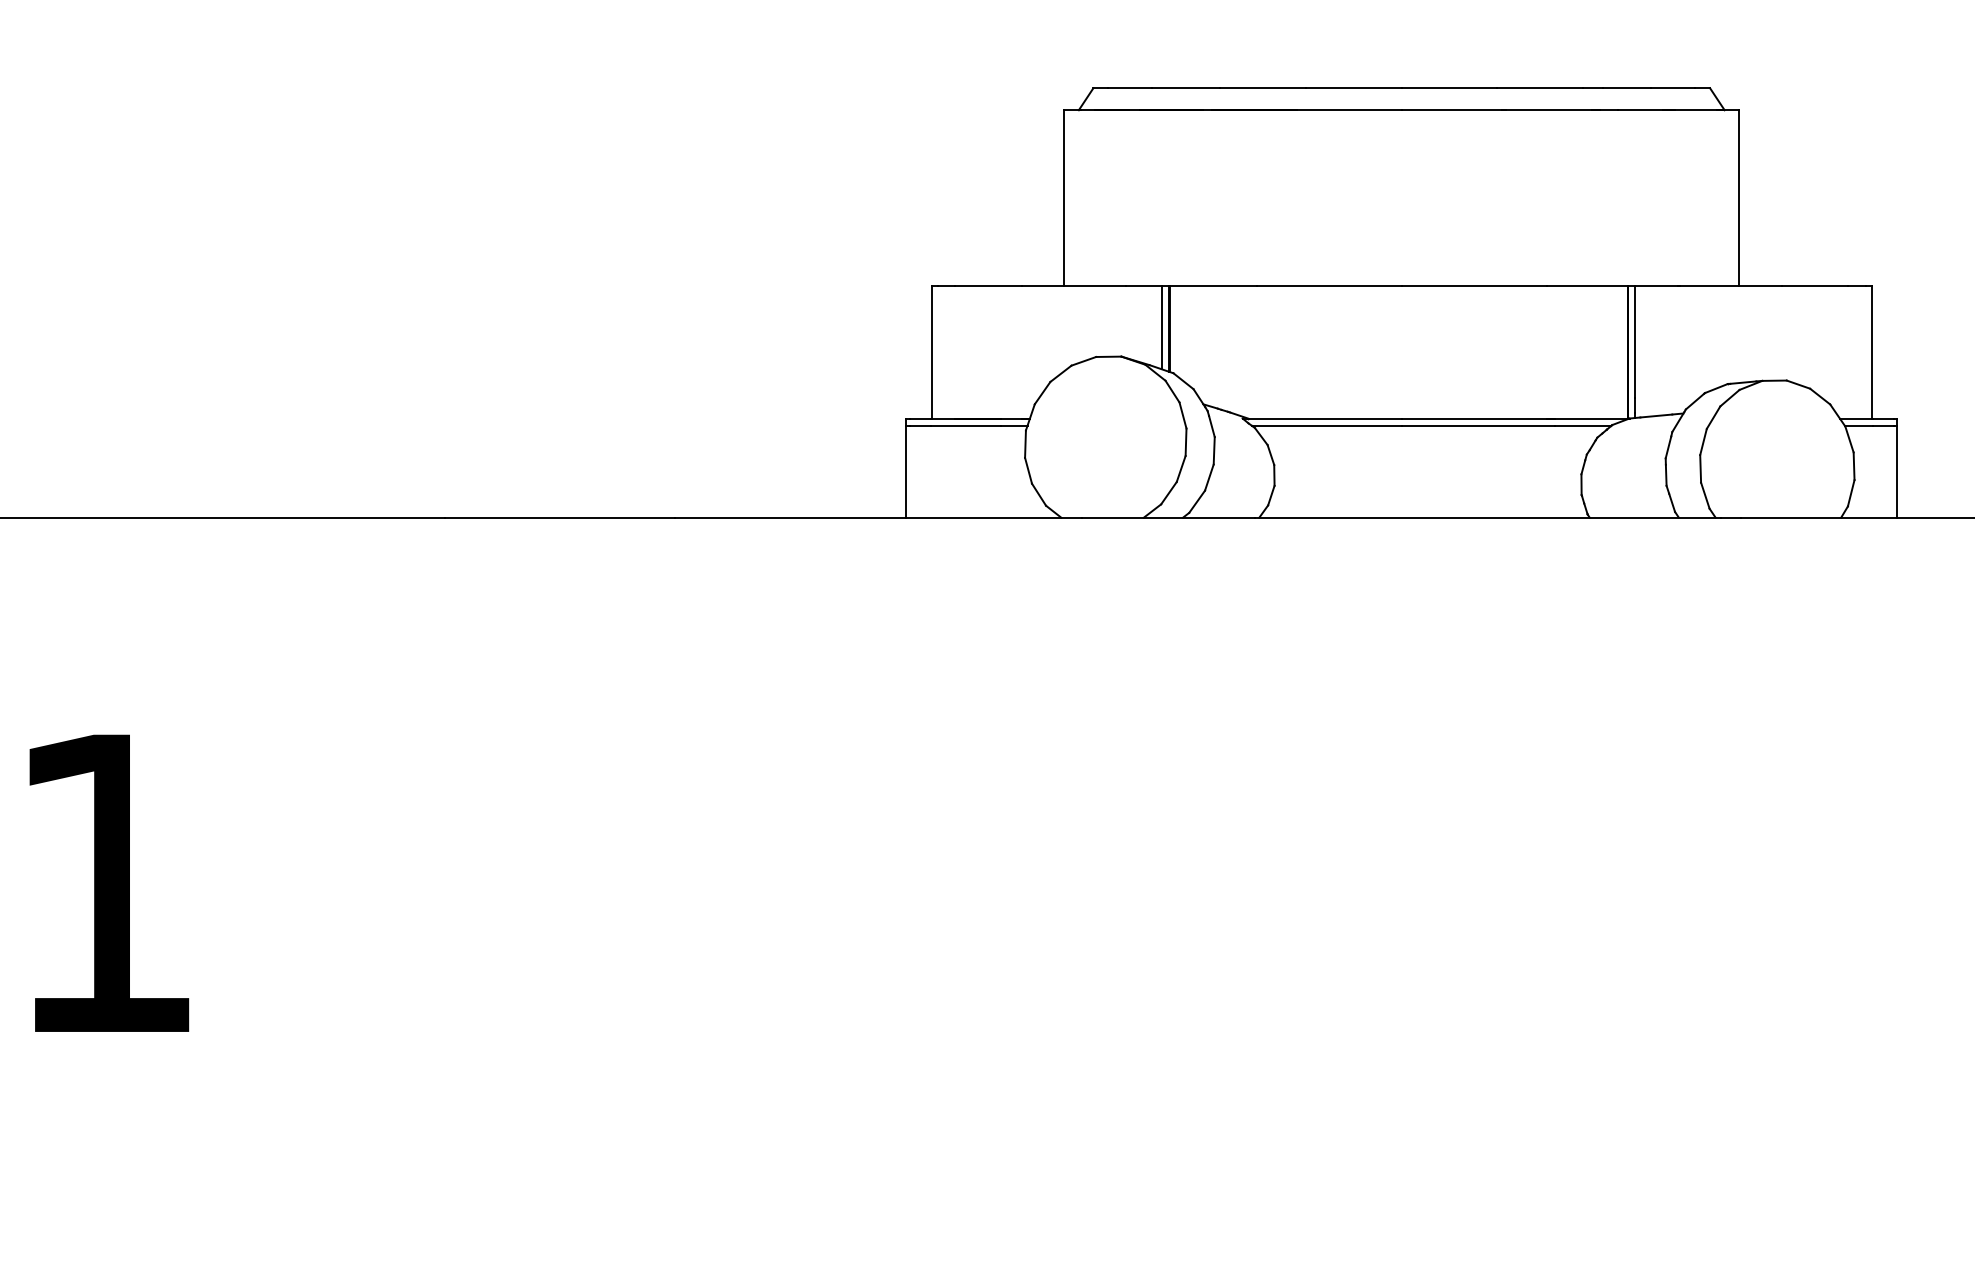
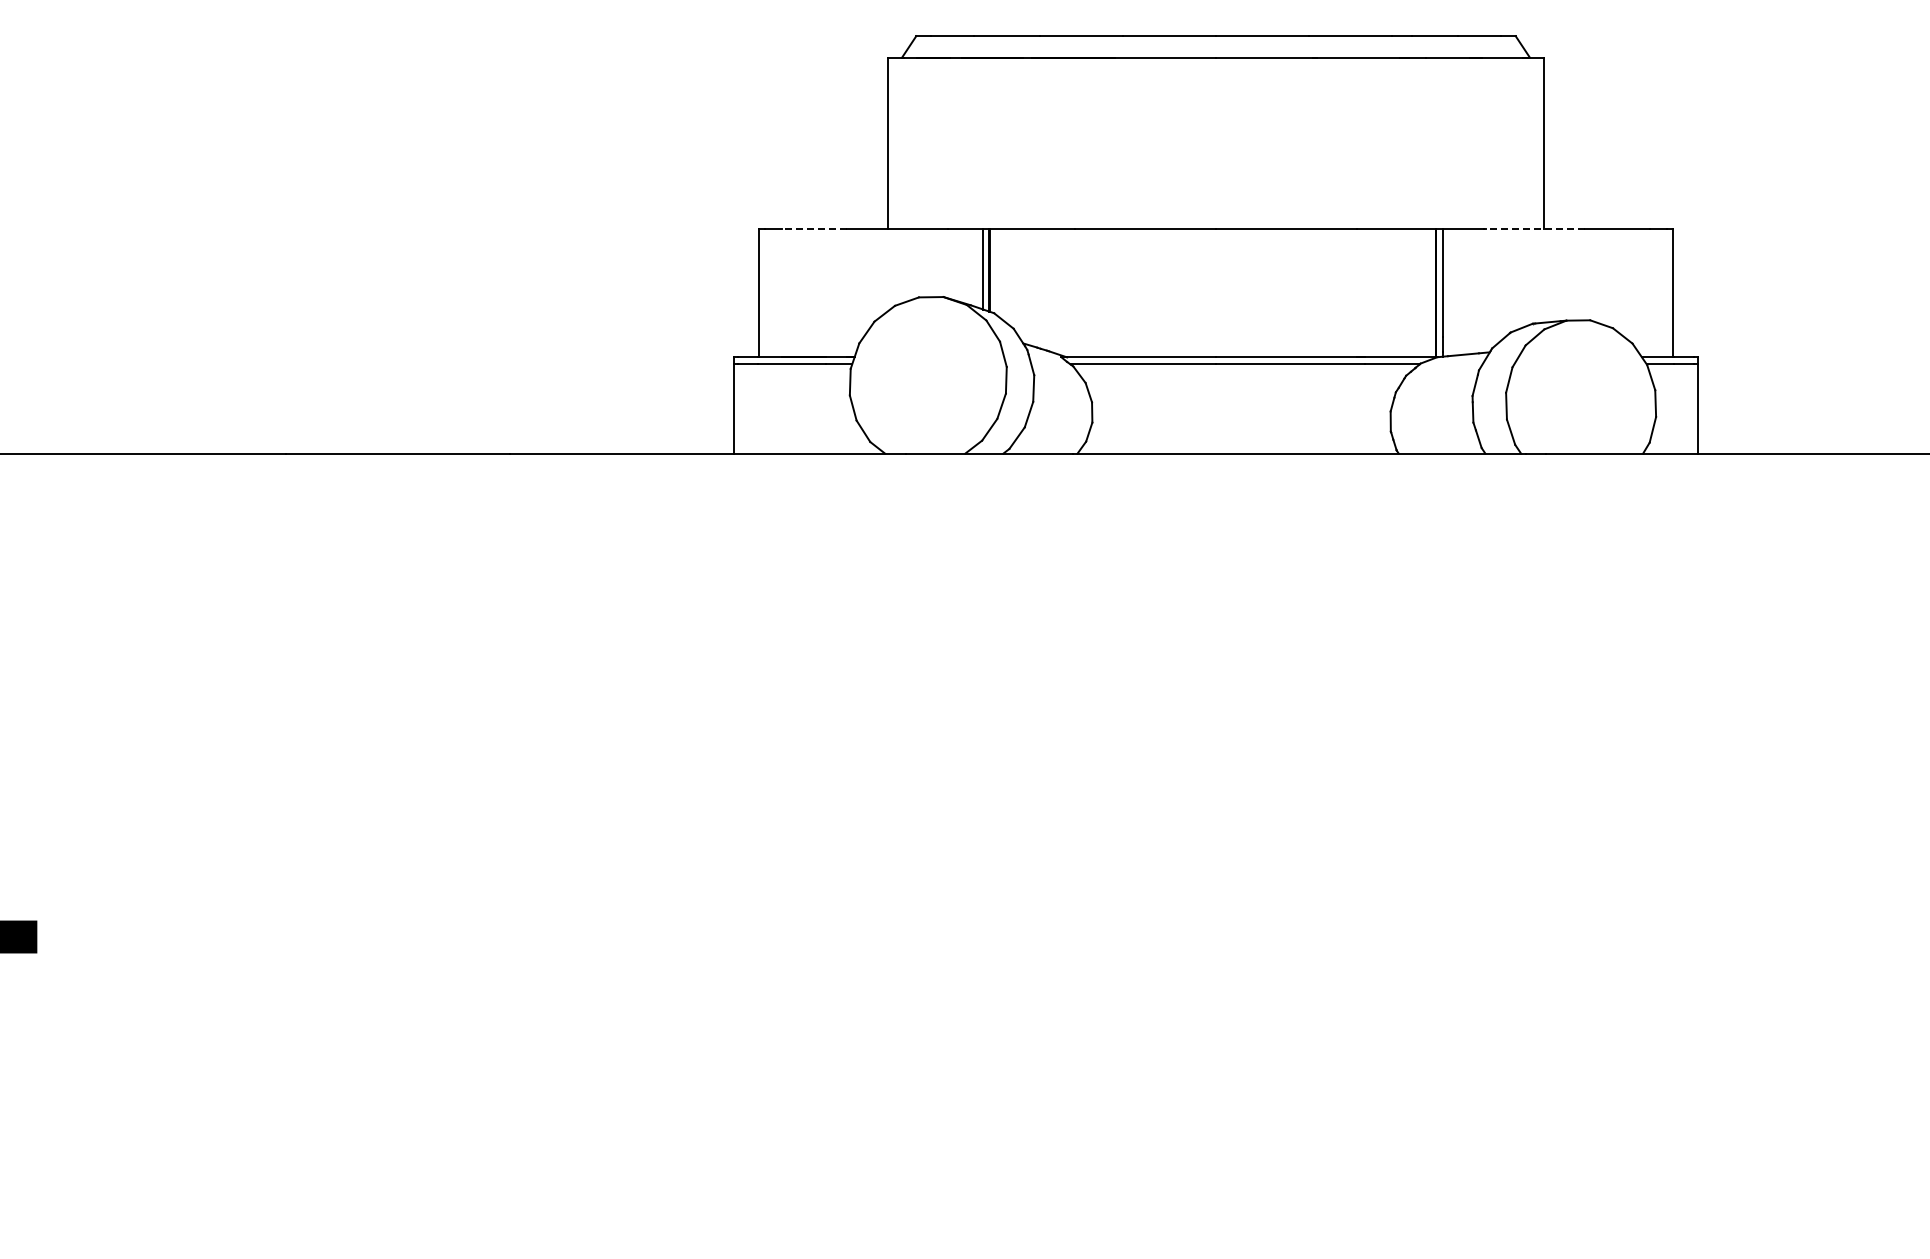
line: (987, 286) -> (813, 228), solid -> dashed
line: (1730, 286) -> (1535, 228), solid -> dashed

